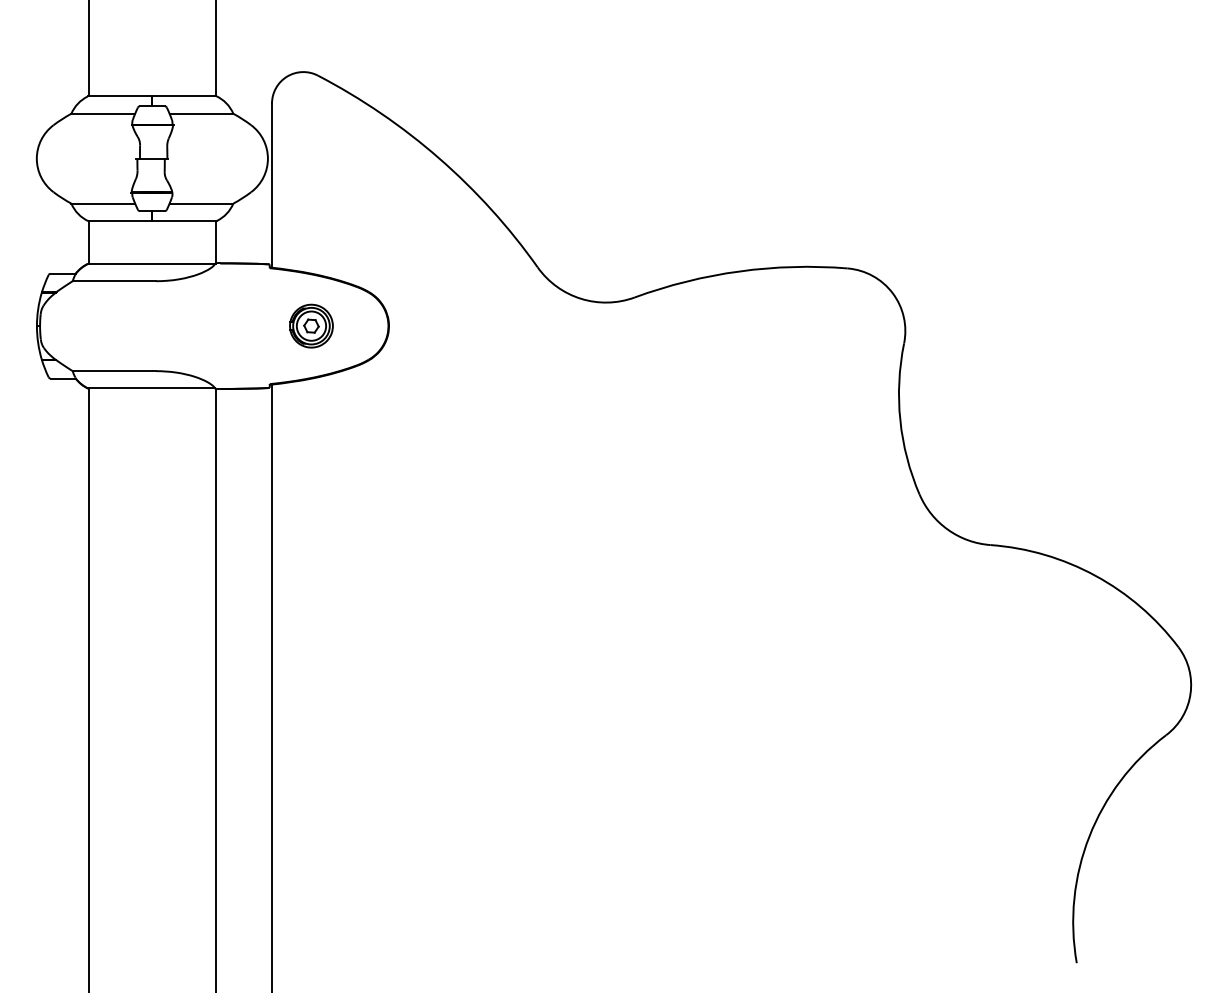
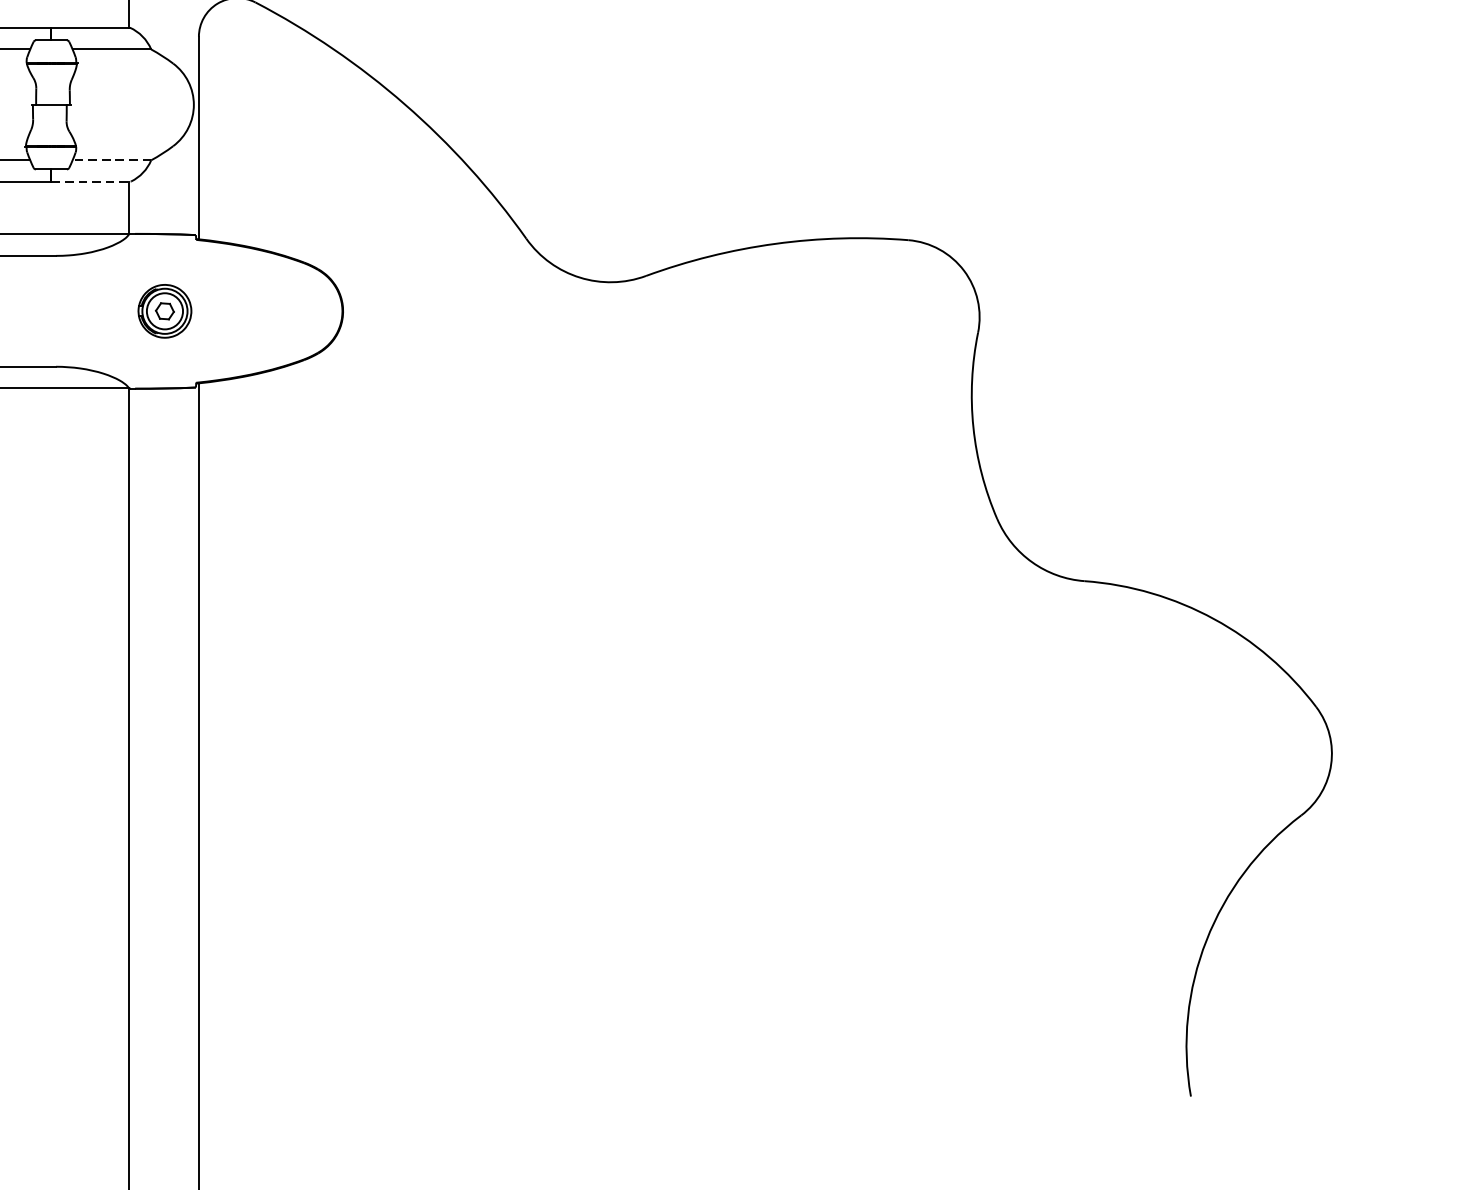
line: (201, 203) -> (111, 160), solid -> dashed
line: (185, 220) -> (92, 181), solid -> dashed
part: (311, 325) -> (164, 310), moved

